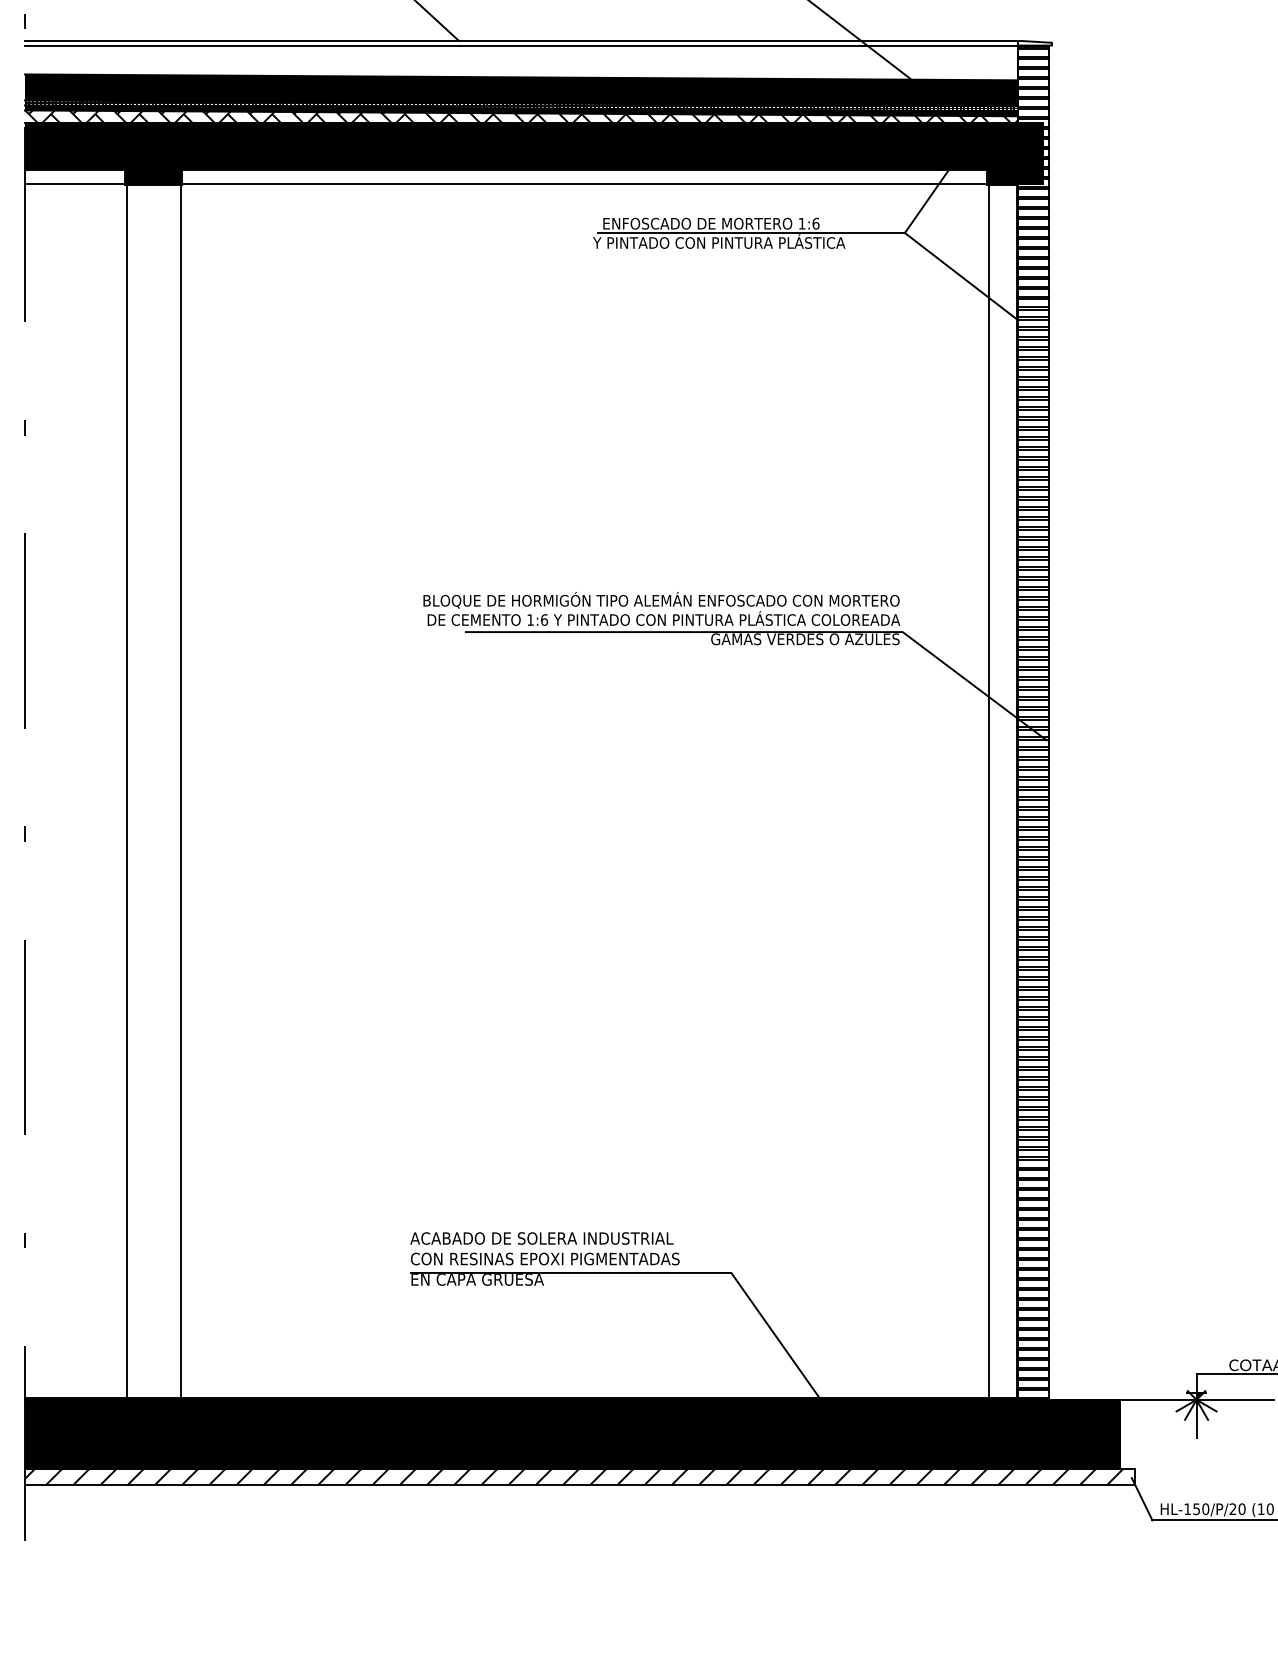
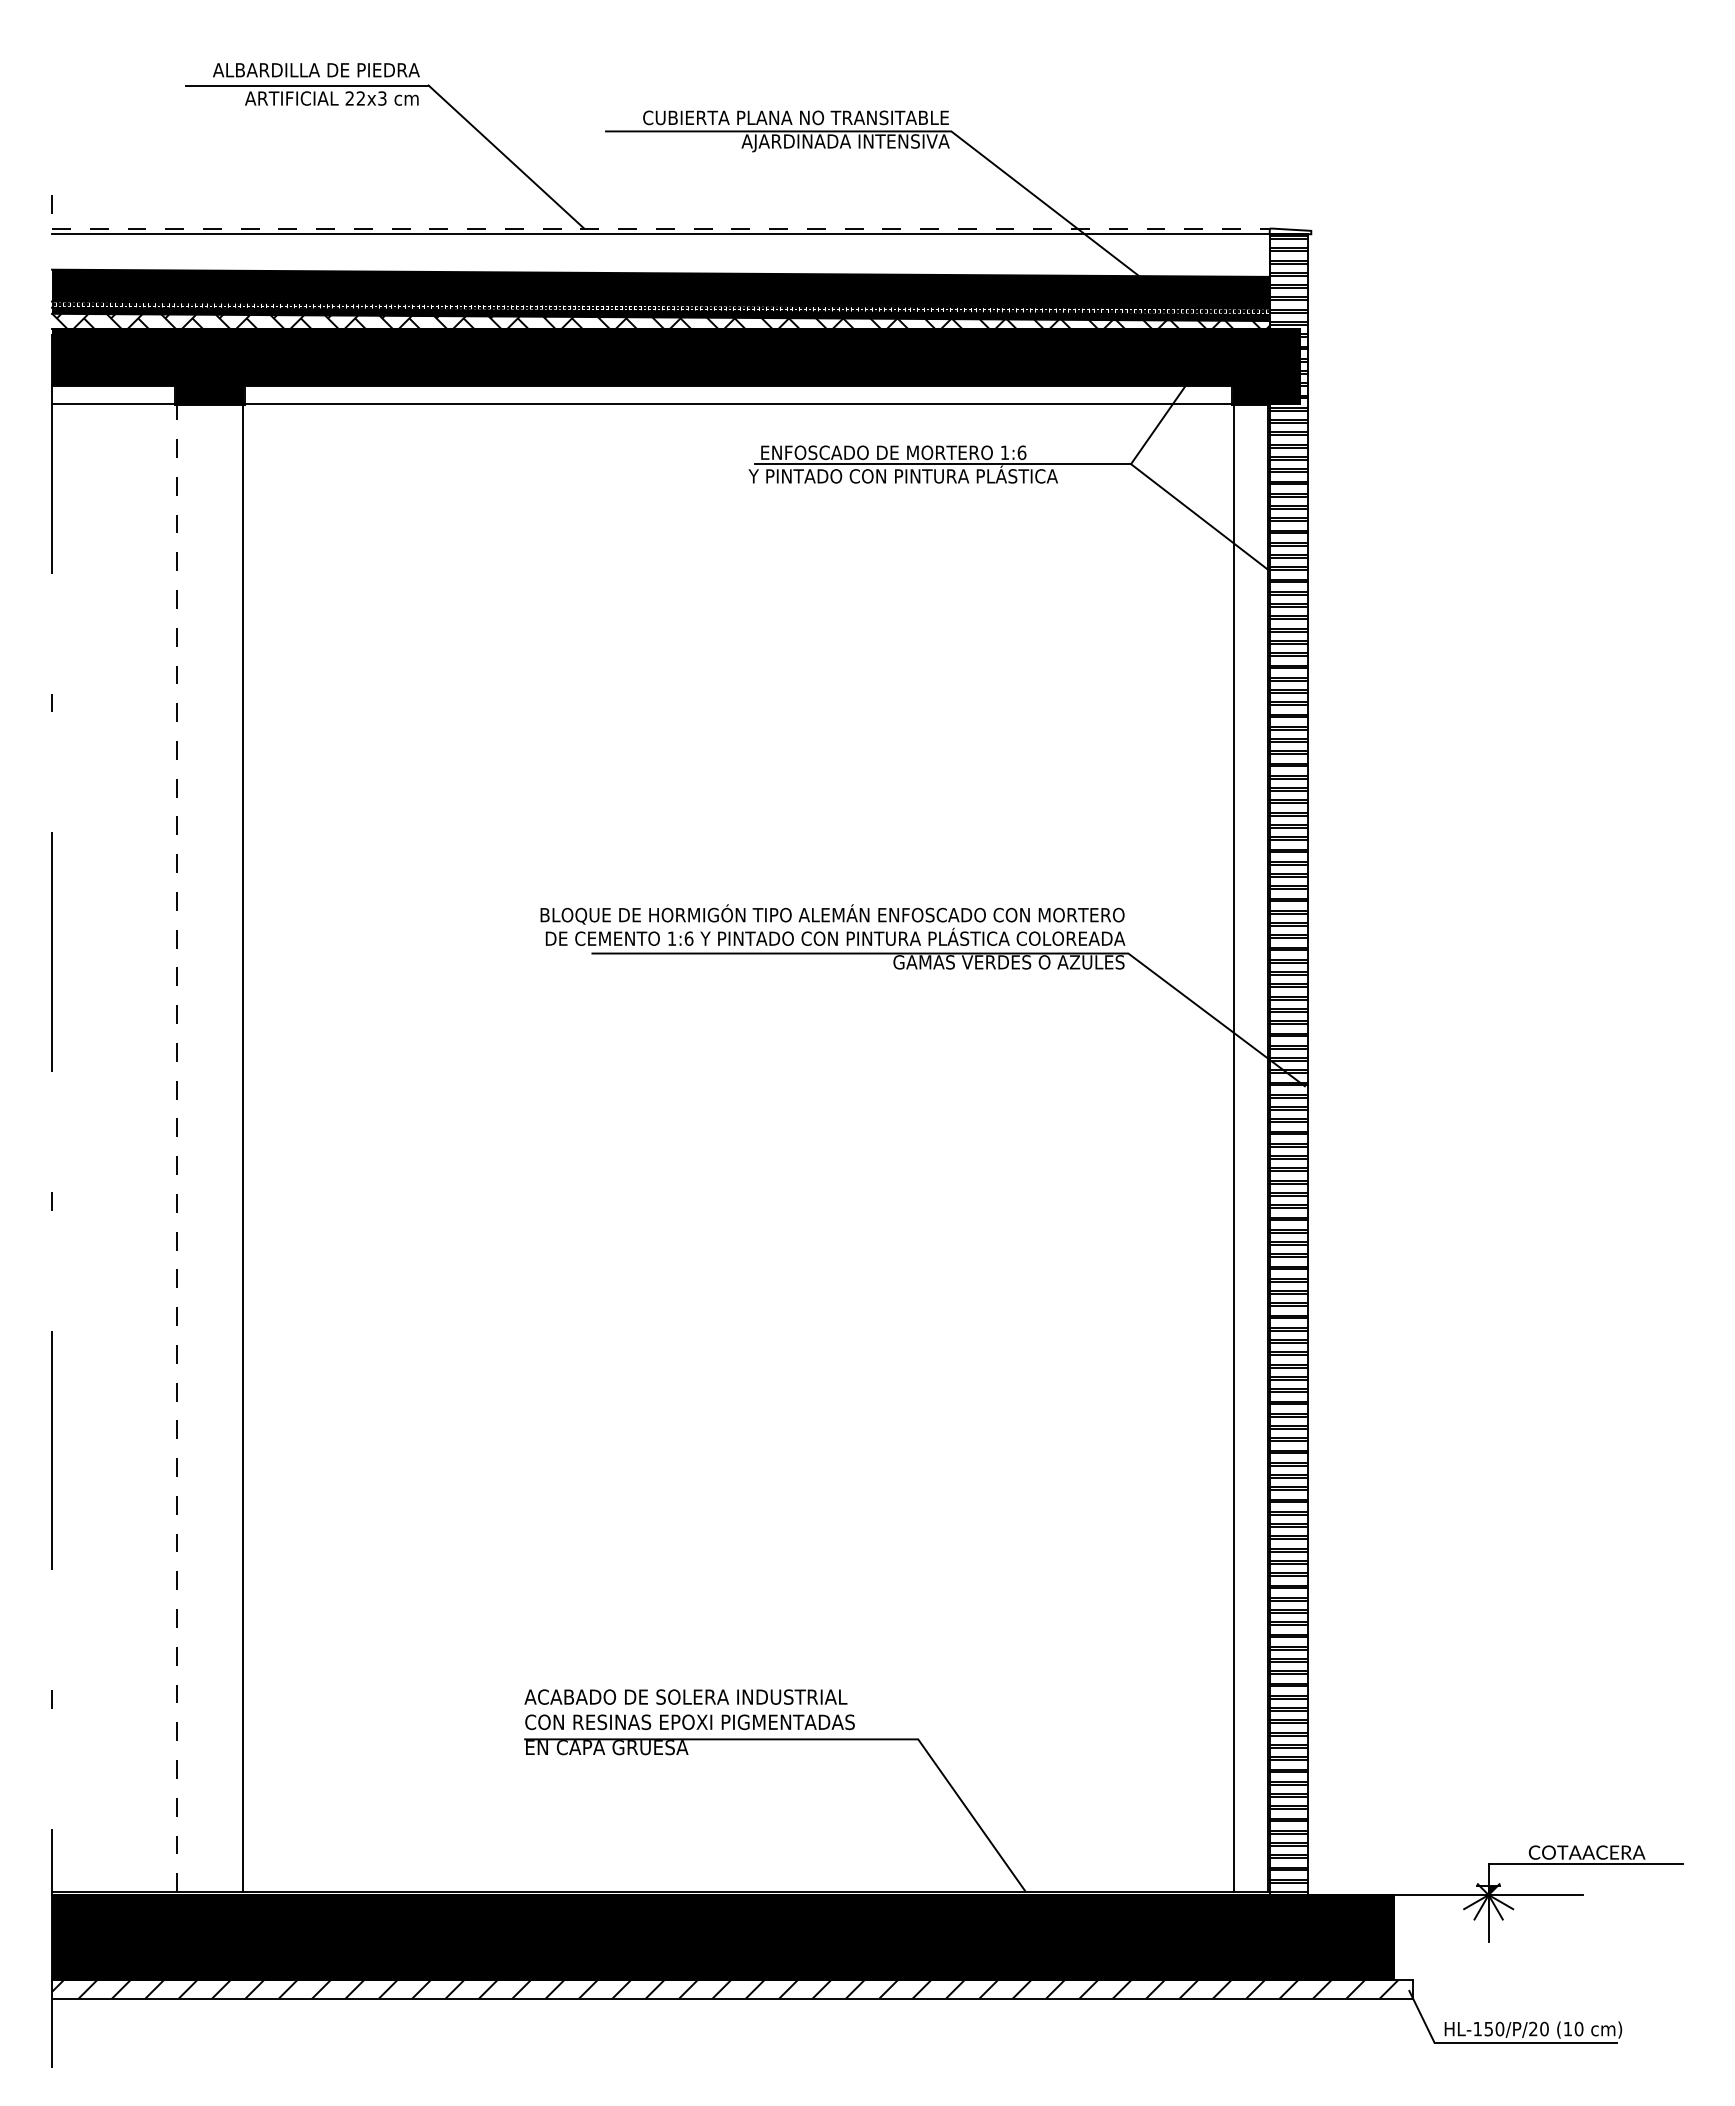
line: (521, 40) -> (660, 228), solid -> dashed
line: (127, 791) -> (177, 1148), solid -> dashed

